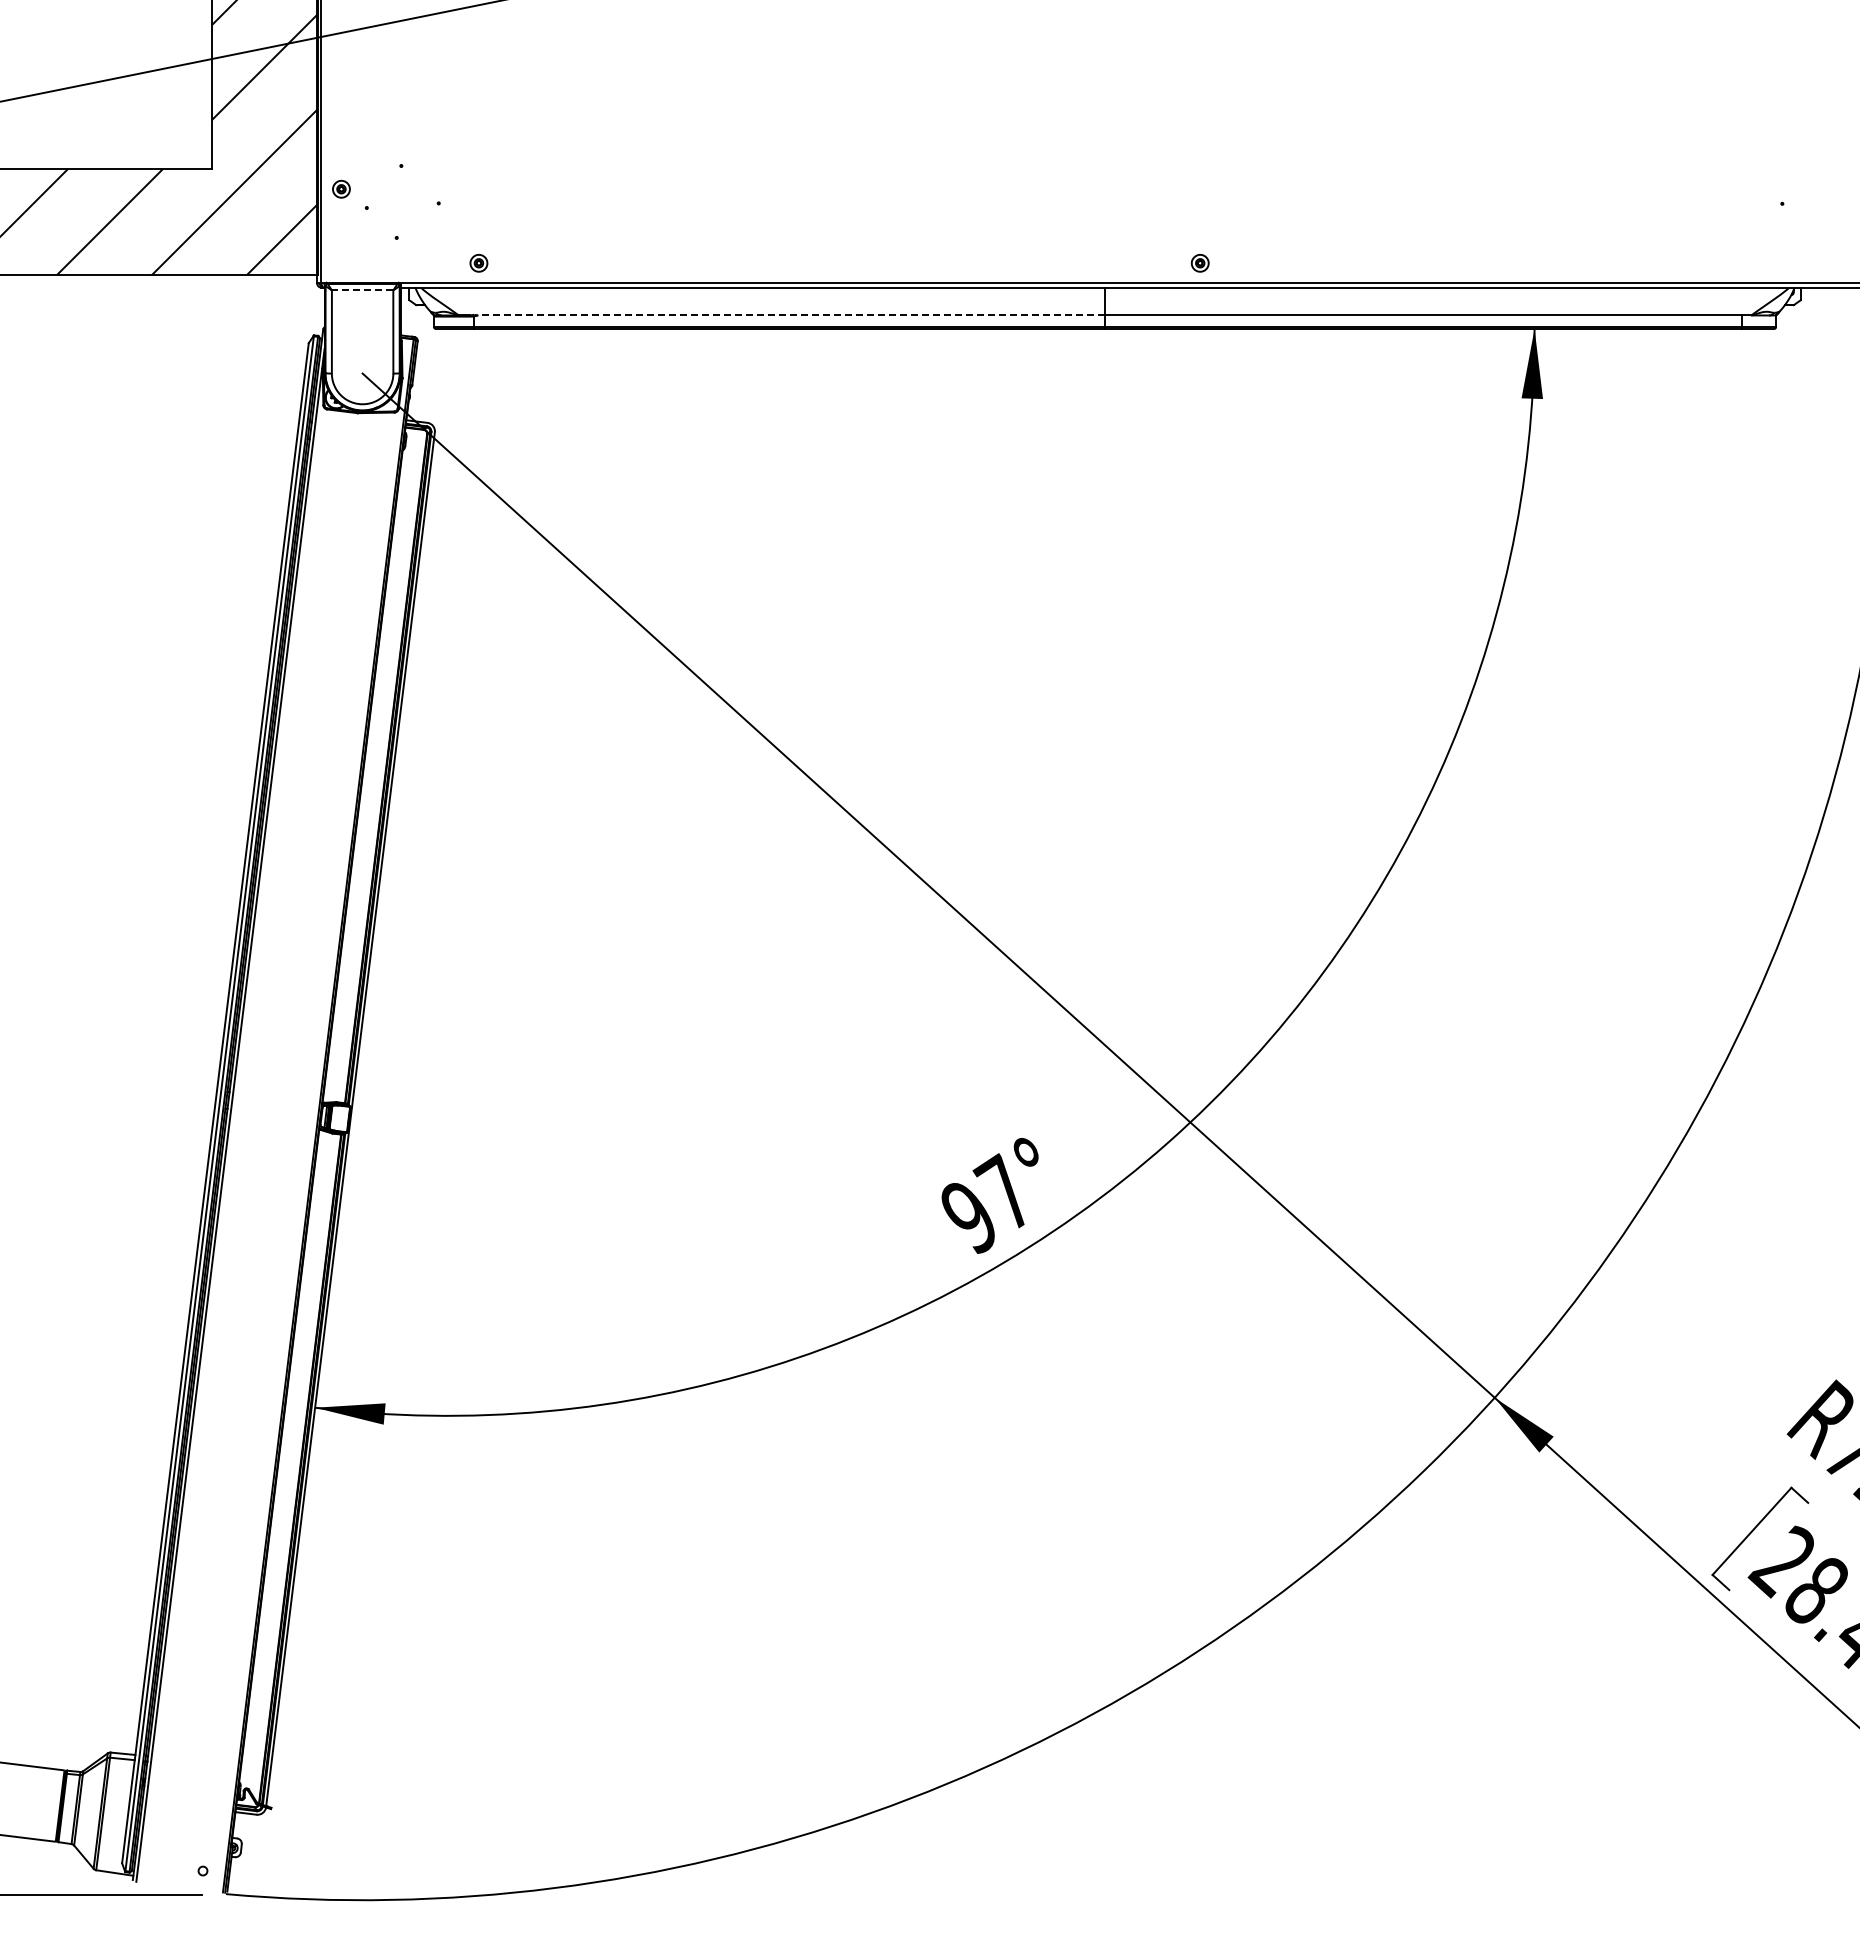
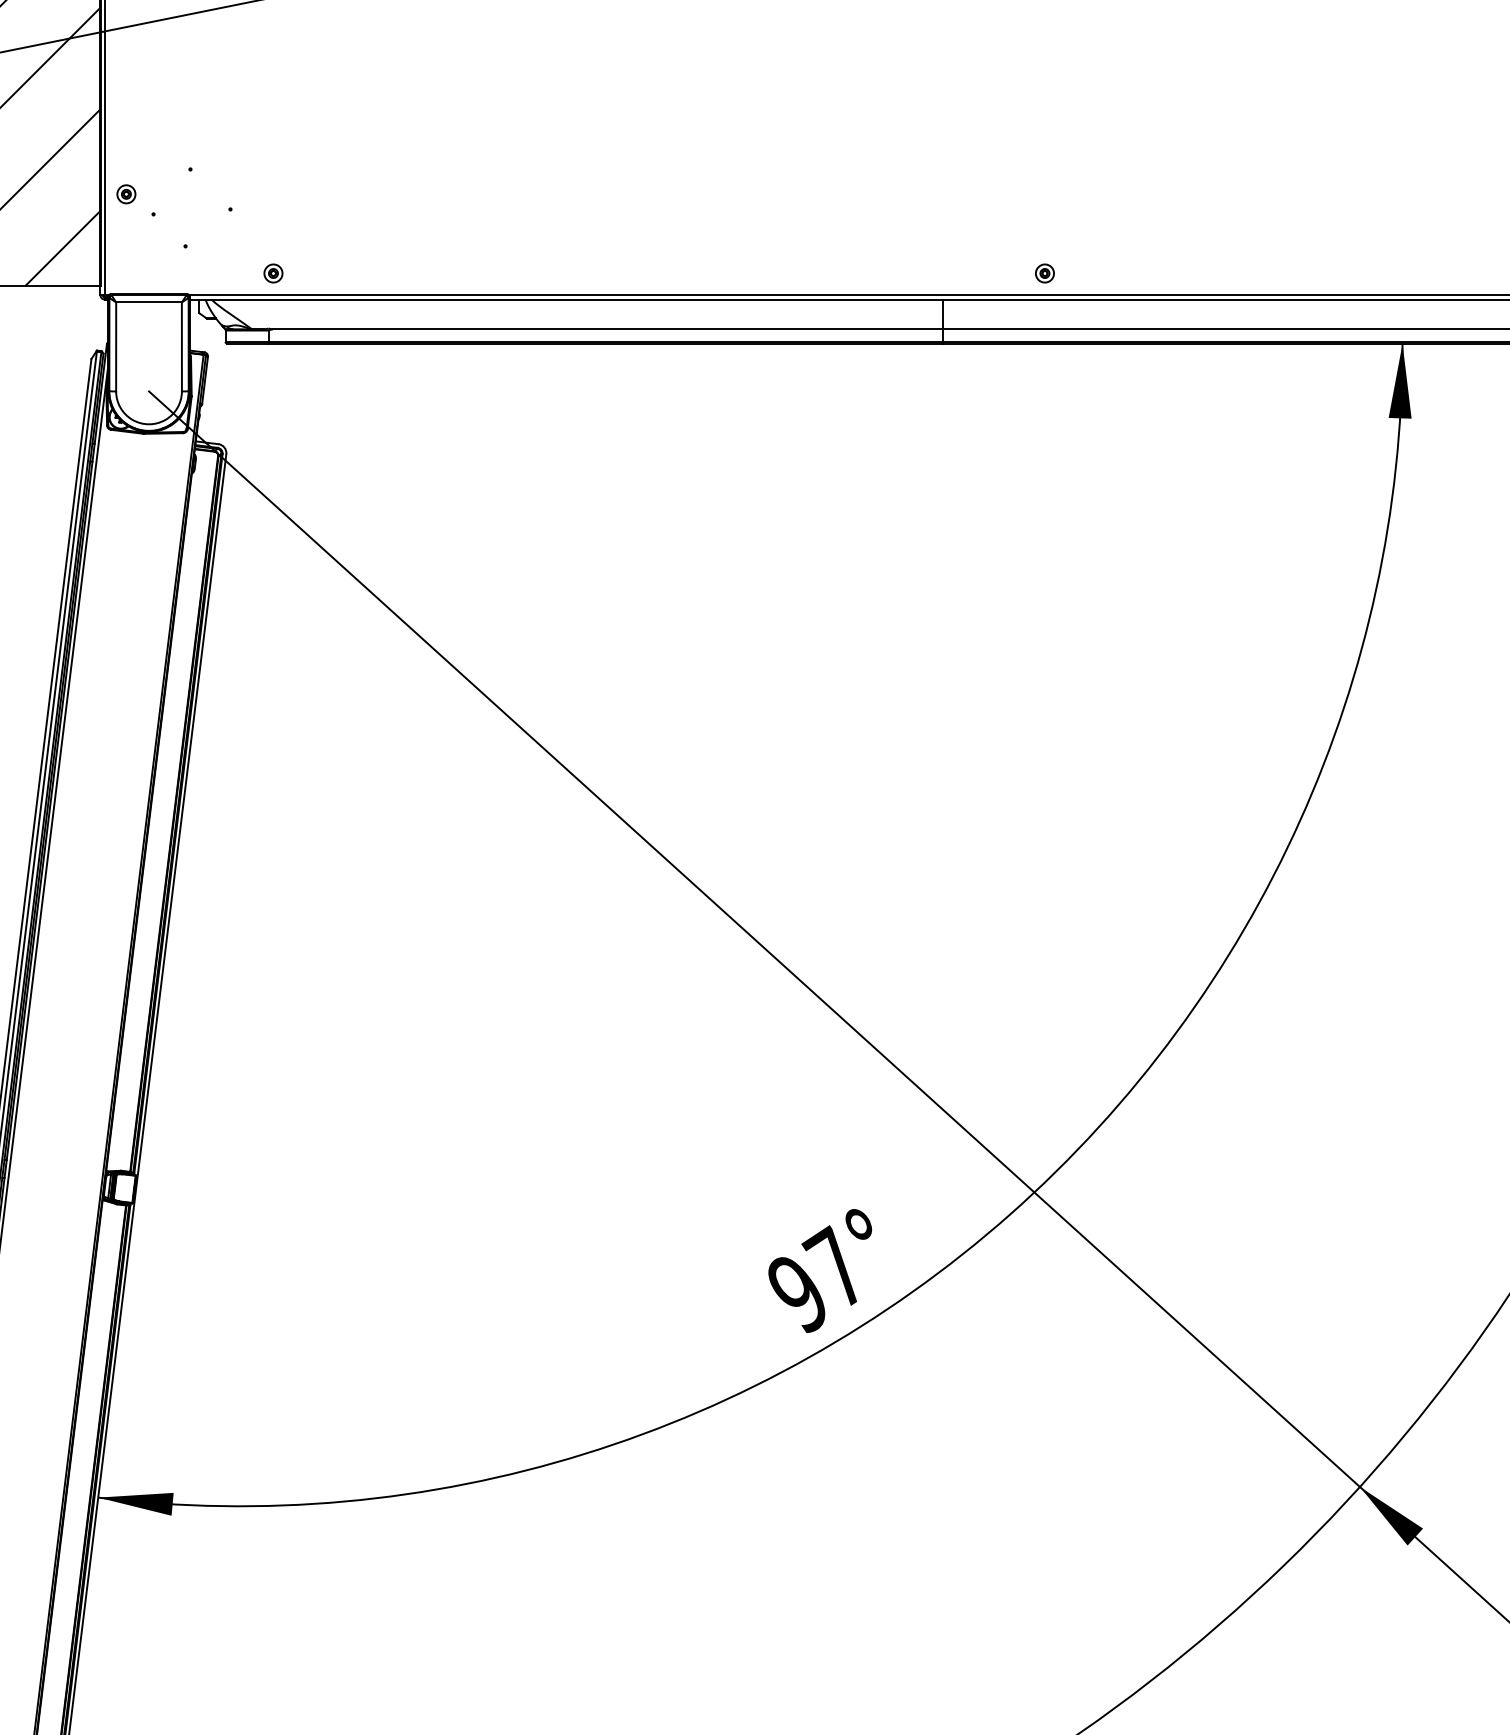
line: (362, 290) -> (148, 302), dashed -> solid
line: (791, 315) -> (607, 329), dashed -> solid

